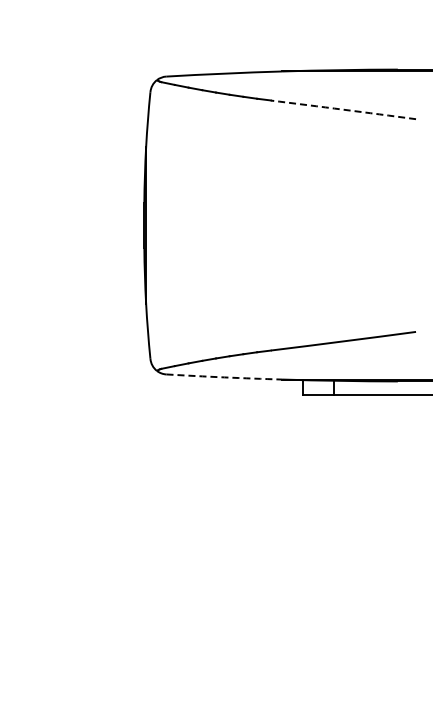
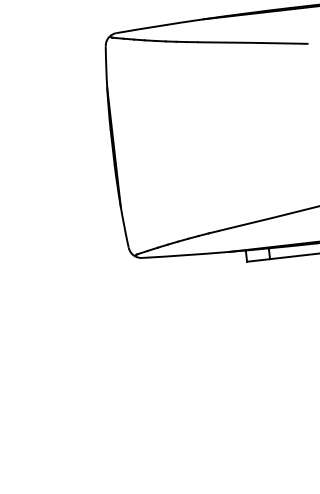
arc: (343, 109) -> (252, 42), dashed -> solid
arc: (224, 377) -> (186, 255), dashed -> solid

